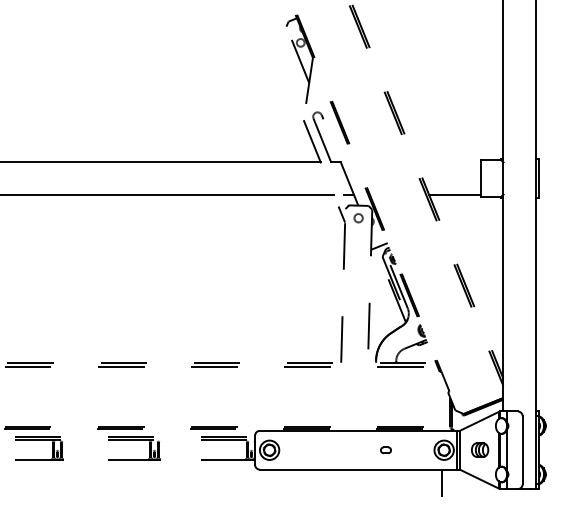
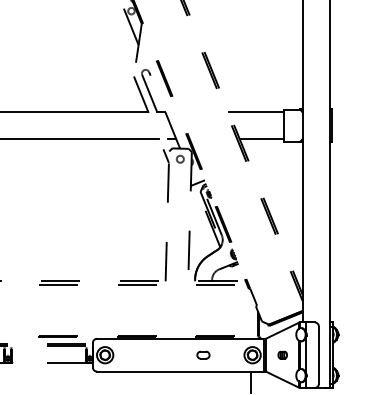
line: (447, 162) -> (255, 112), added
part: (385, 450) -> (203, 355), size x1.43
part: (479, 450) -> (282, 355), size x0.62

